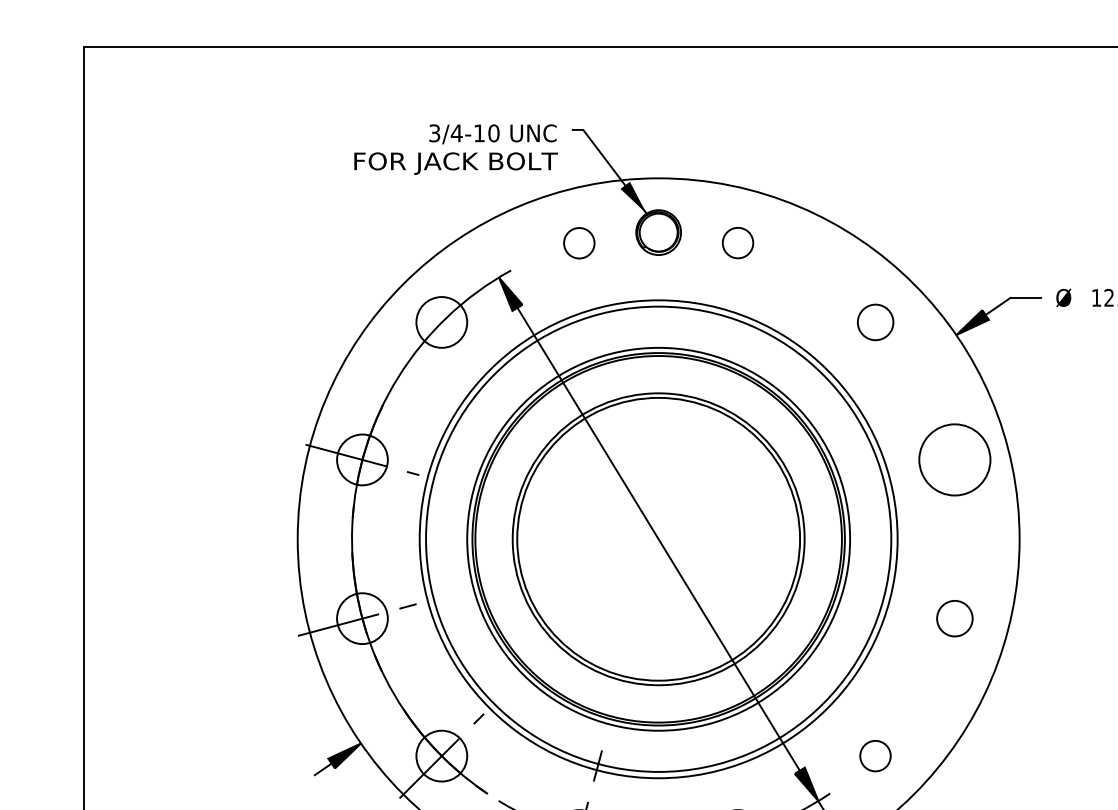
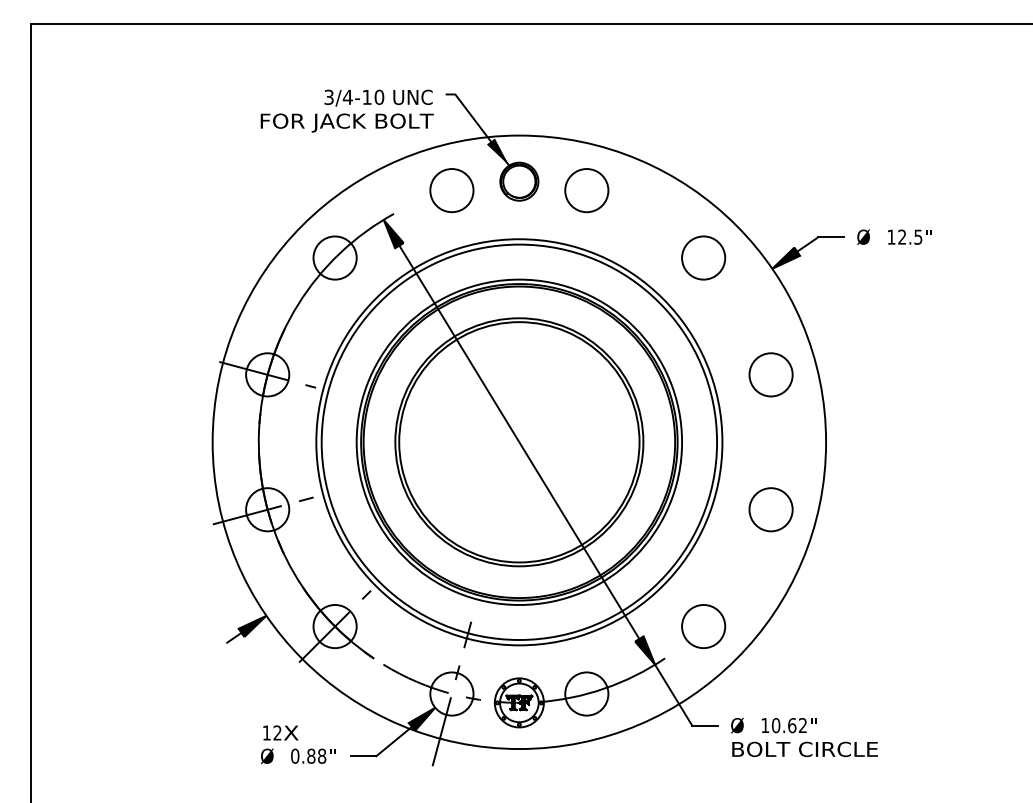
circle: (578, 242) -> (451, 190), size x1.67
circle: (737, 242) -> (586, 190), size x1.67
circle: (875, 321) -> (703, 257), size x1.43
circle: (954, 459) -> (770, 374), size x0.71
circle: (954, 618) -> (770, 509), size x1.43
circle: (875, 756) -> (703, 626), size x1.67

